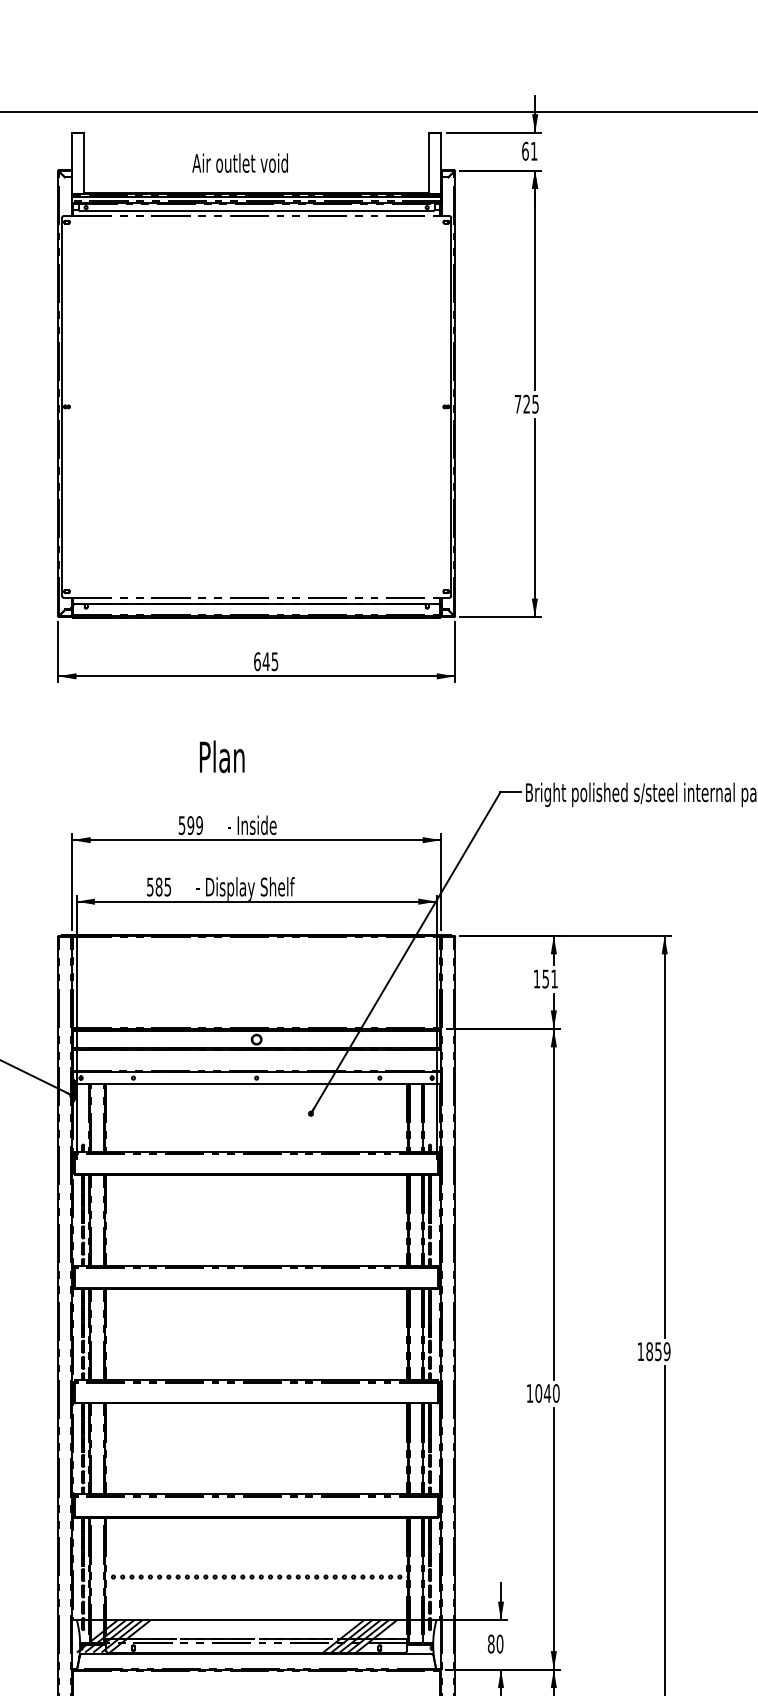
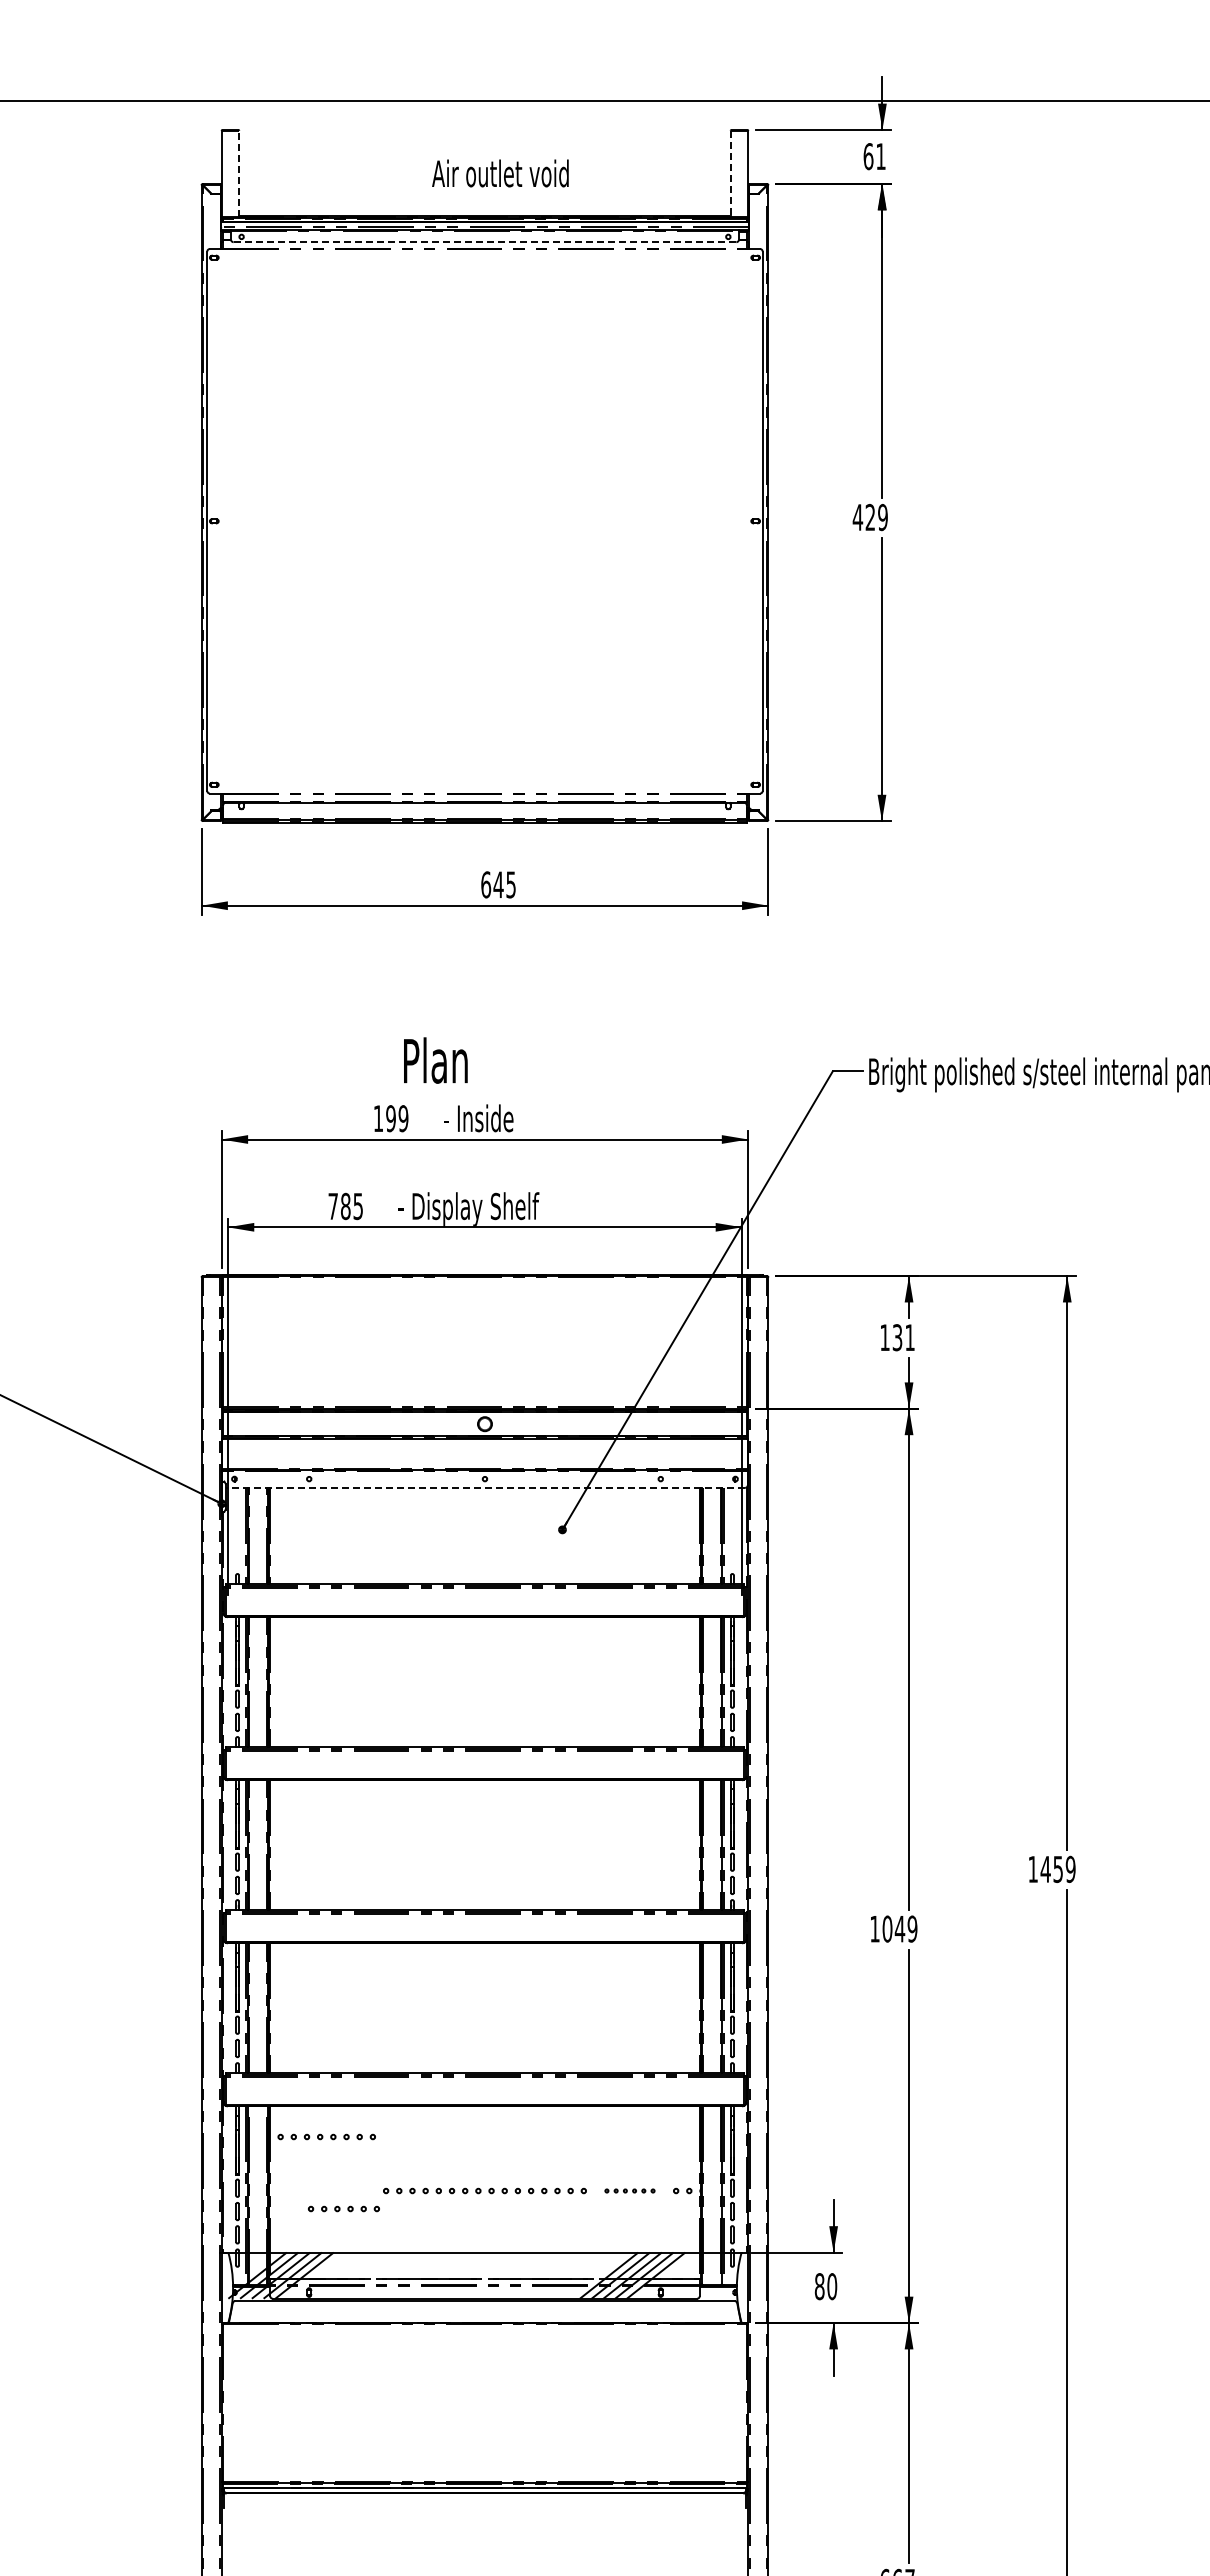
line: (84, 163) -> (239, 173), solid -> dashed
text: (240, 163) -> (500, 173), moved
line: (428, 163) -> (730, 174), solid -> dashed
line: (257, 211) -> (485, 242), solid -> dashed
text: (526, 404) -> (869, 517), 725 -> 429
text: (221, 756) -> (435, 1060), moved
text: (182, 825) -> (378, 1118), 599 -> 199
text: (149, 887) -> (332, 1206), 585 -> 785
text: (545, 978) -> (897, 1337), 151 -> 131
line: (257, 1084) -> (485, 1487), solid -> dashed
text: (649, 1351) -> (1045, 1868), 1859 -> 1459
text: (556, 1393) -> (912, 1928), 1040 -> 1049
part: (145, 1576) -> (326, 2136), moved
part: (357, 1576) -> (629, 2190), size x0.7
part: (157, 1589) -> (343, 2208), added

